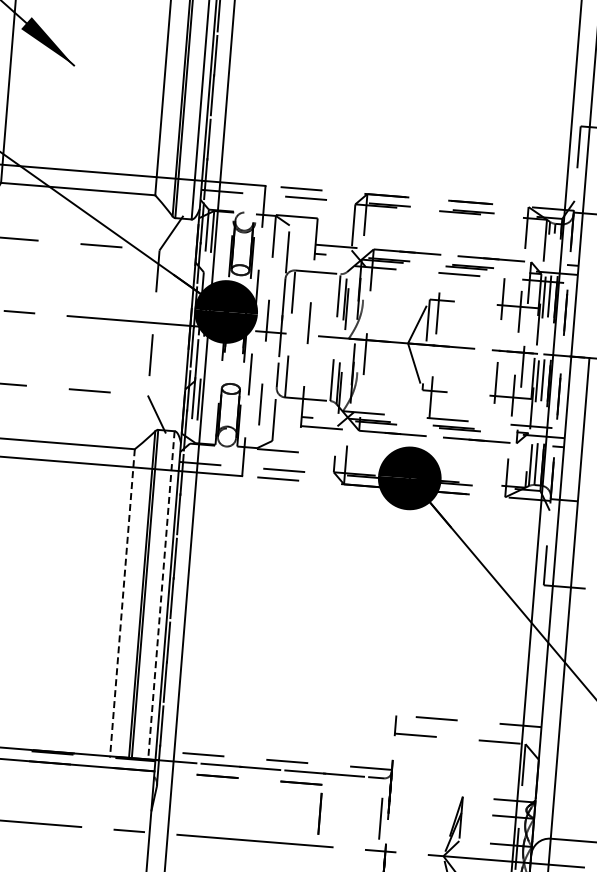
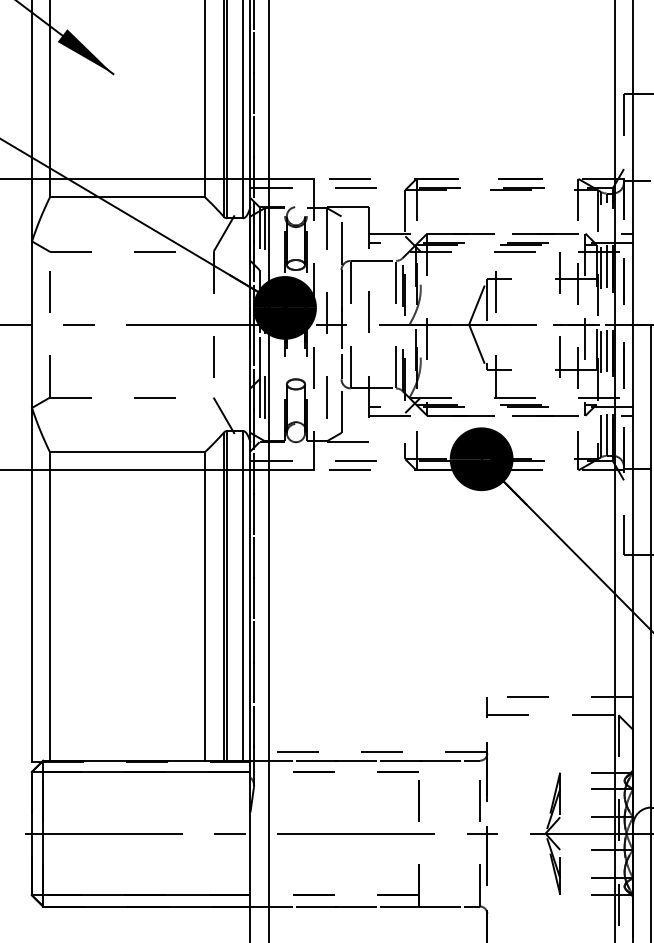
line: (161, 594) -> (243, 595), dashed -> solid
line: (122, 602) -> (204, 606), dashed -> solid

